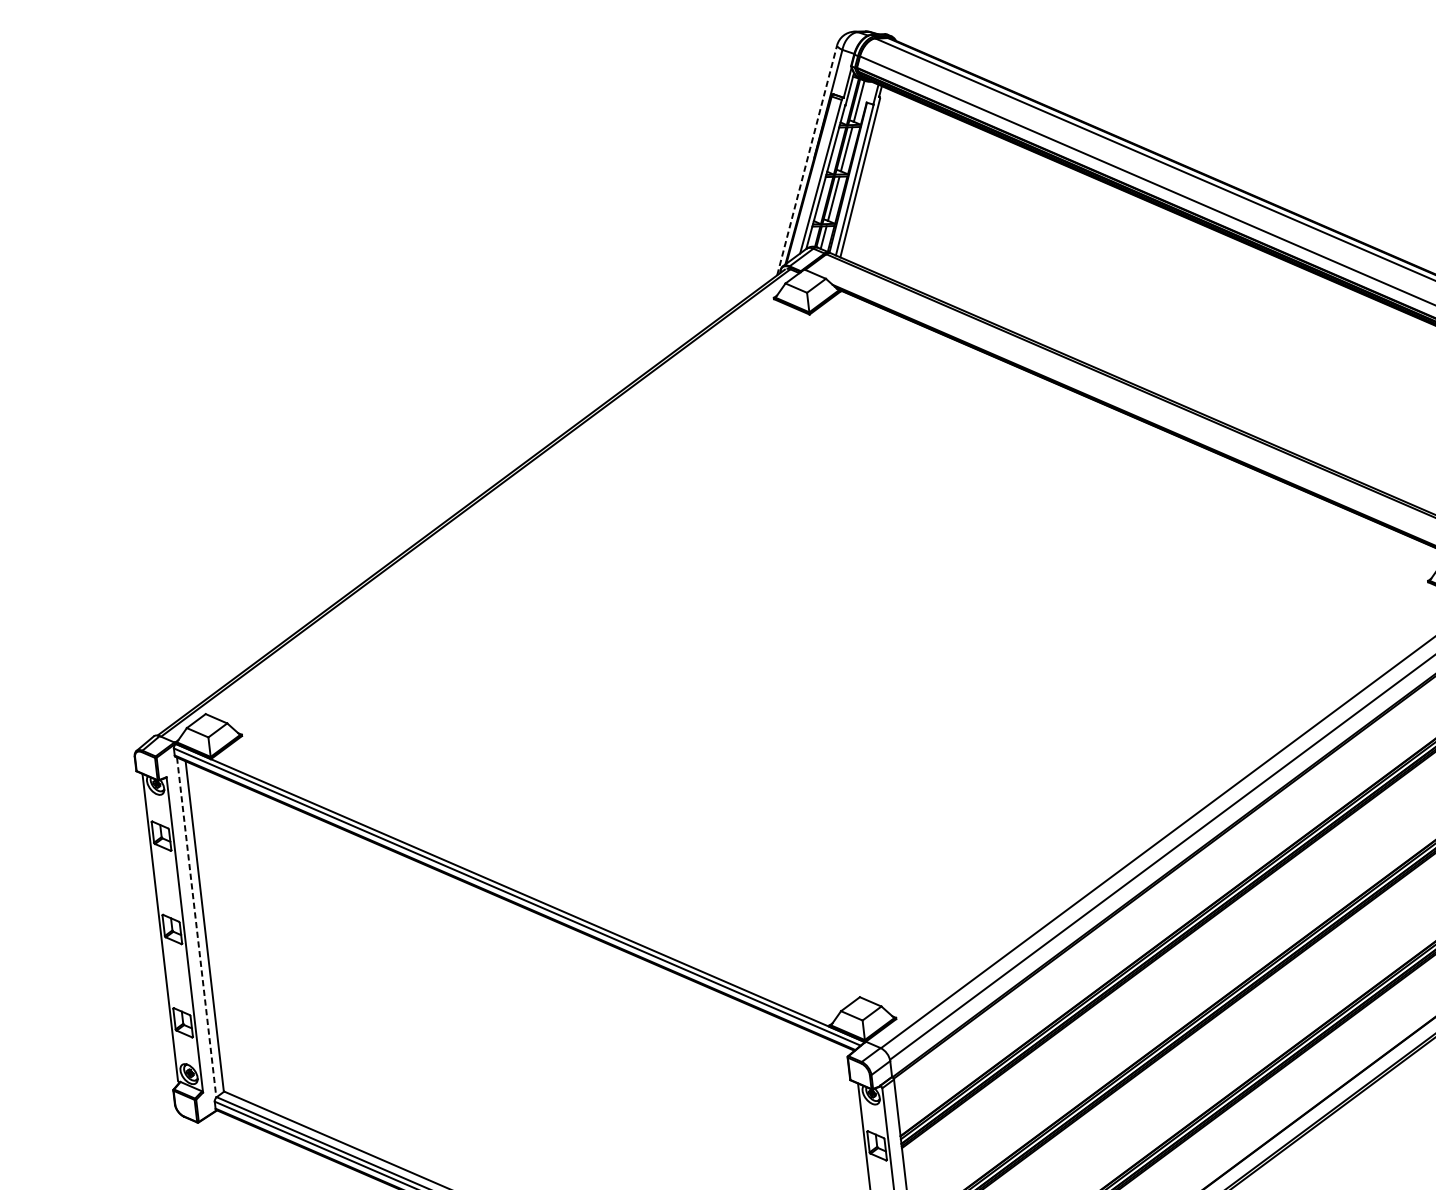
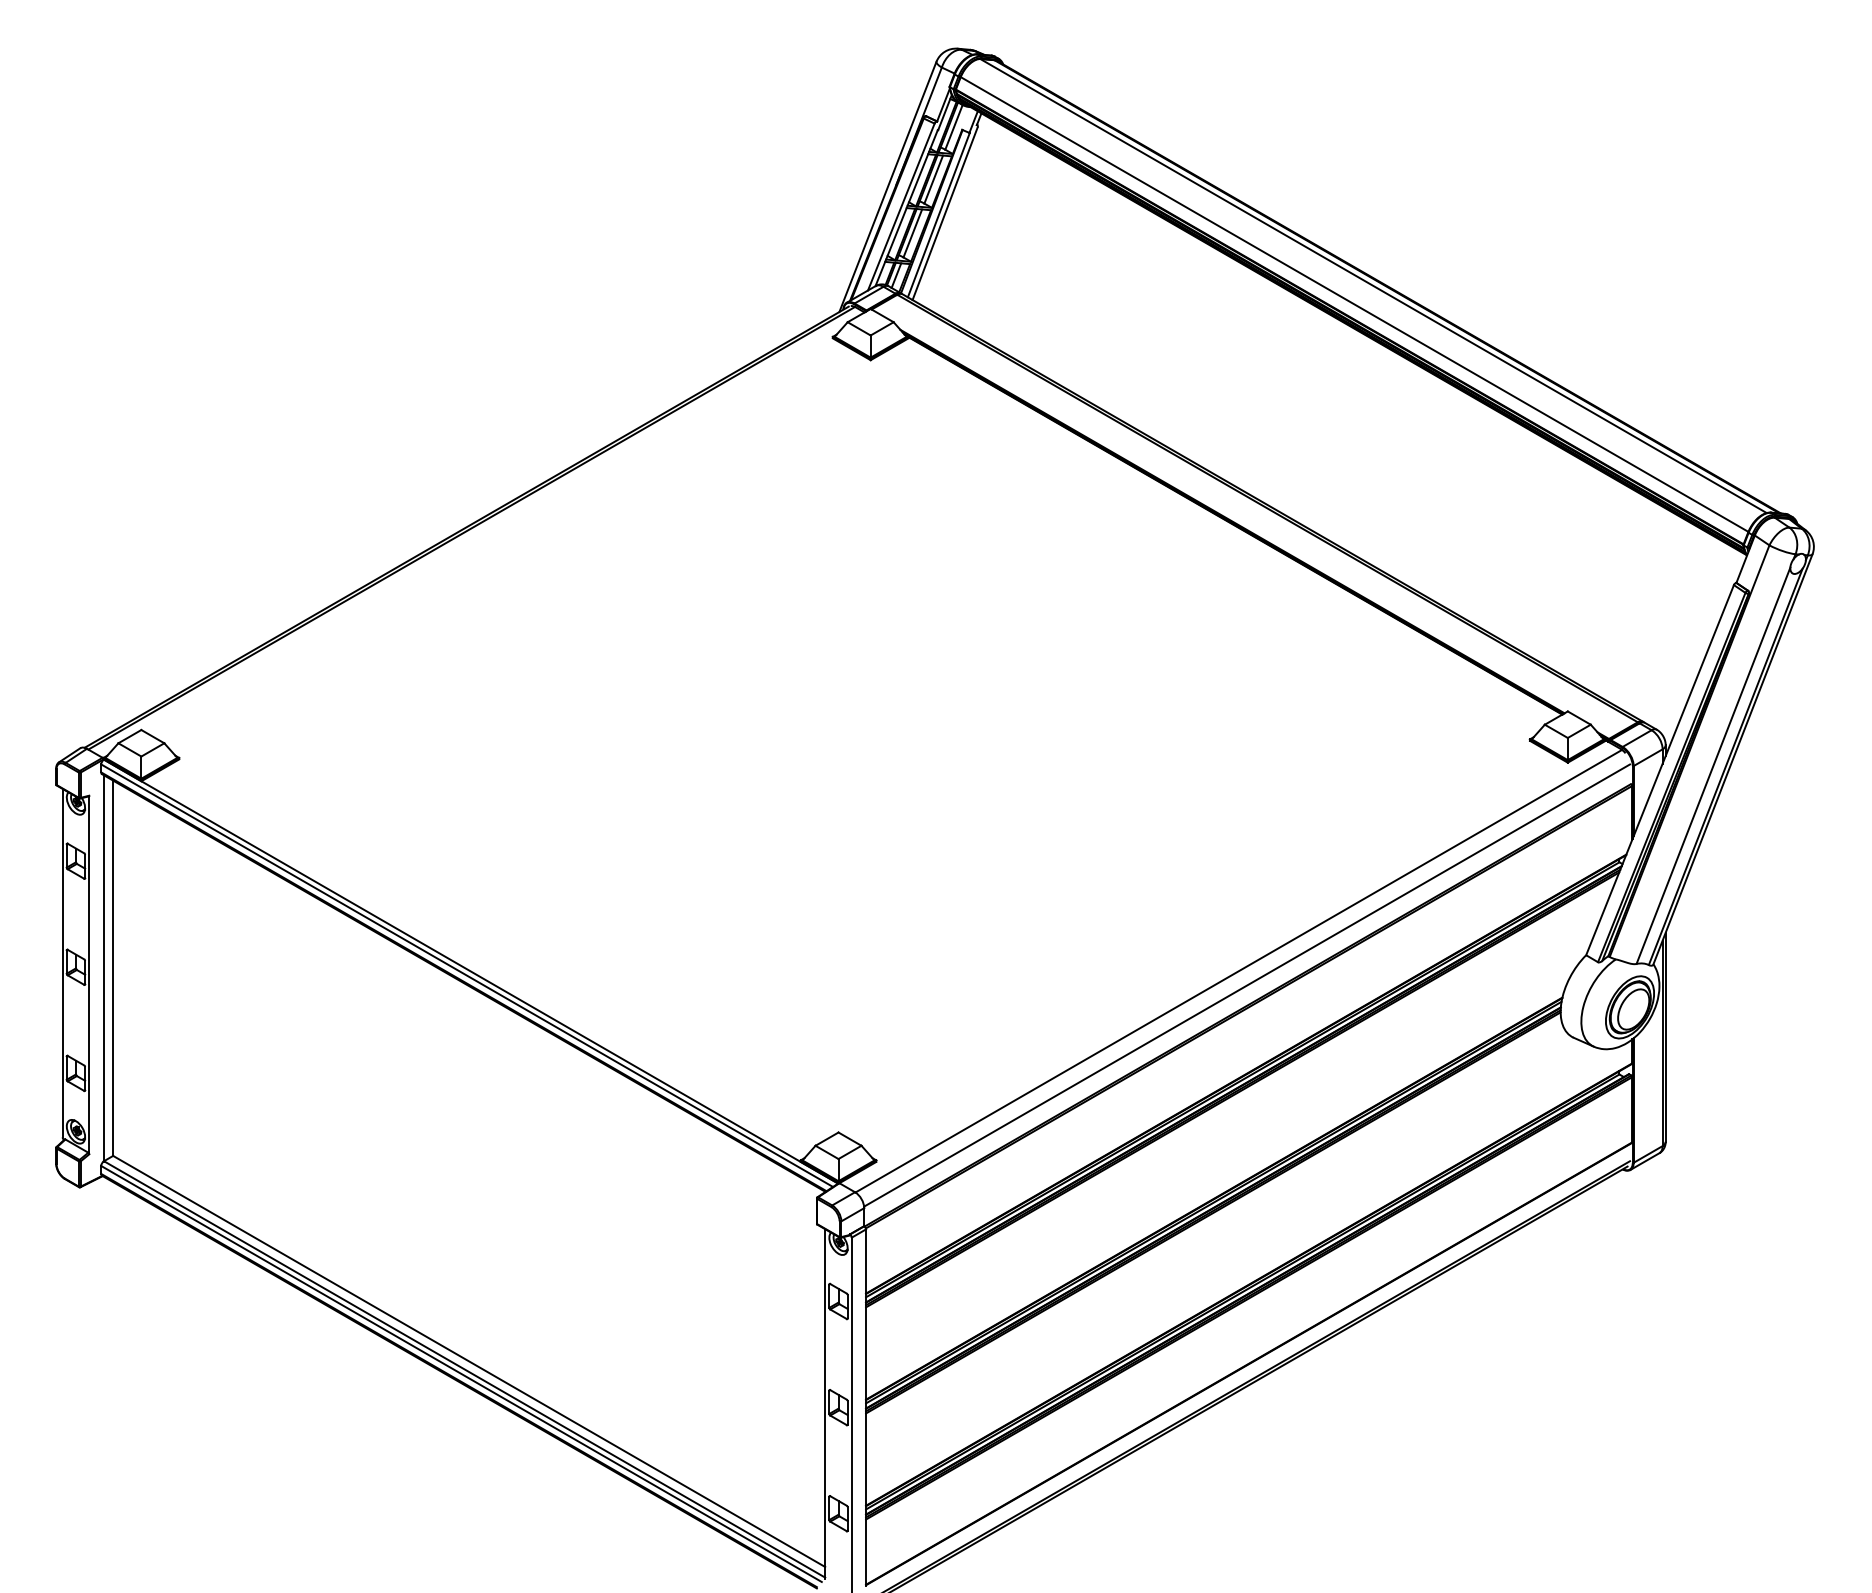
line: (807, 159) -> (888, 186), dashed -> solid
line: (196, 927) -> (103, 968), dashed -> solid

